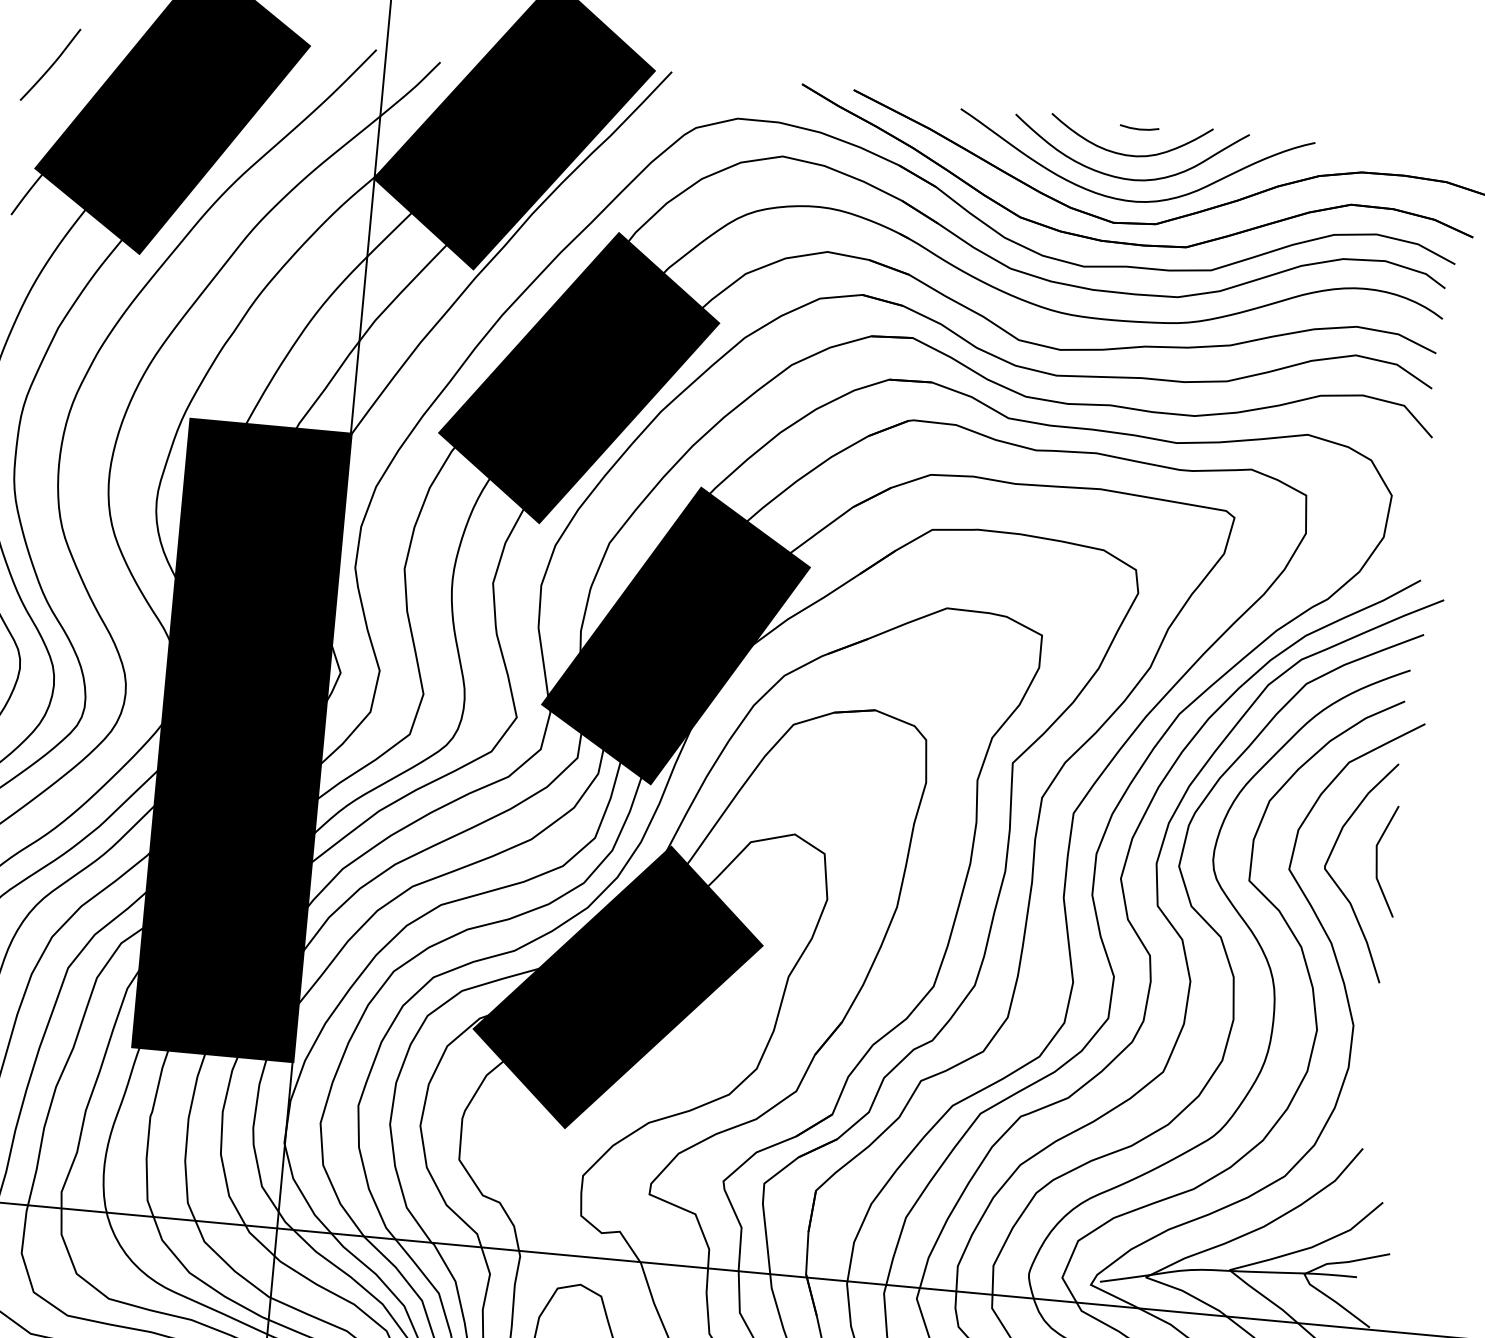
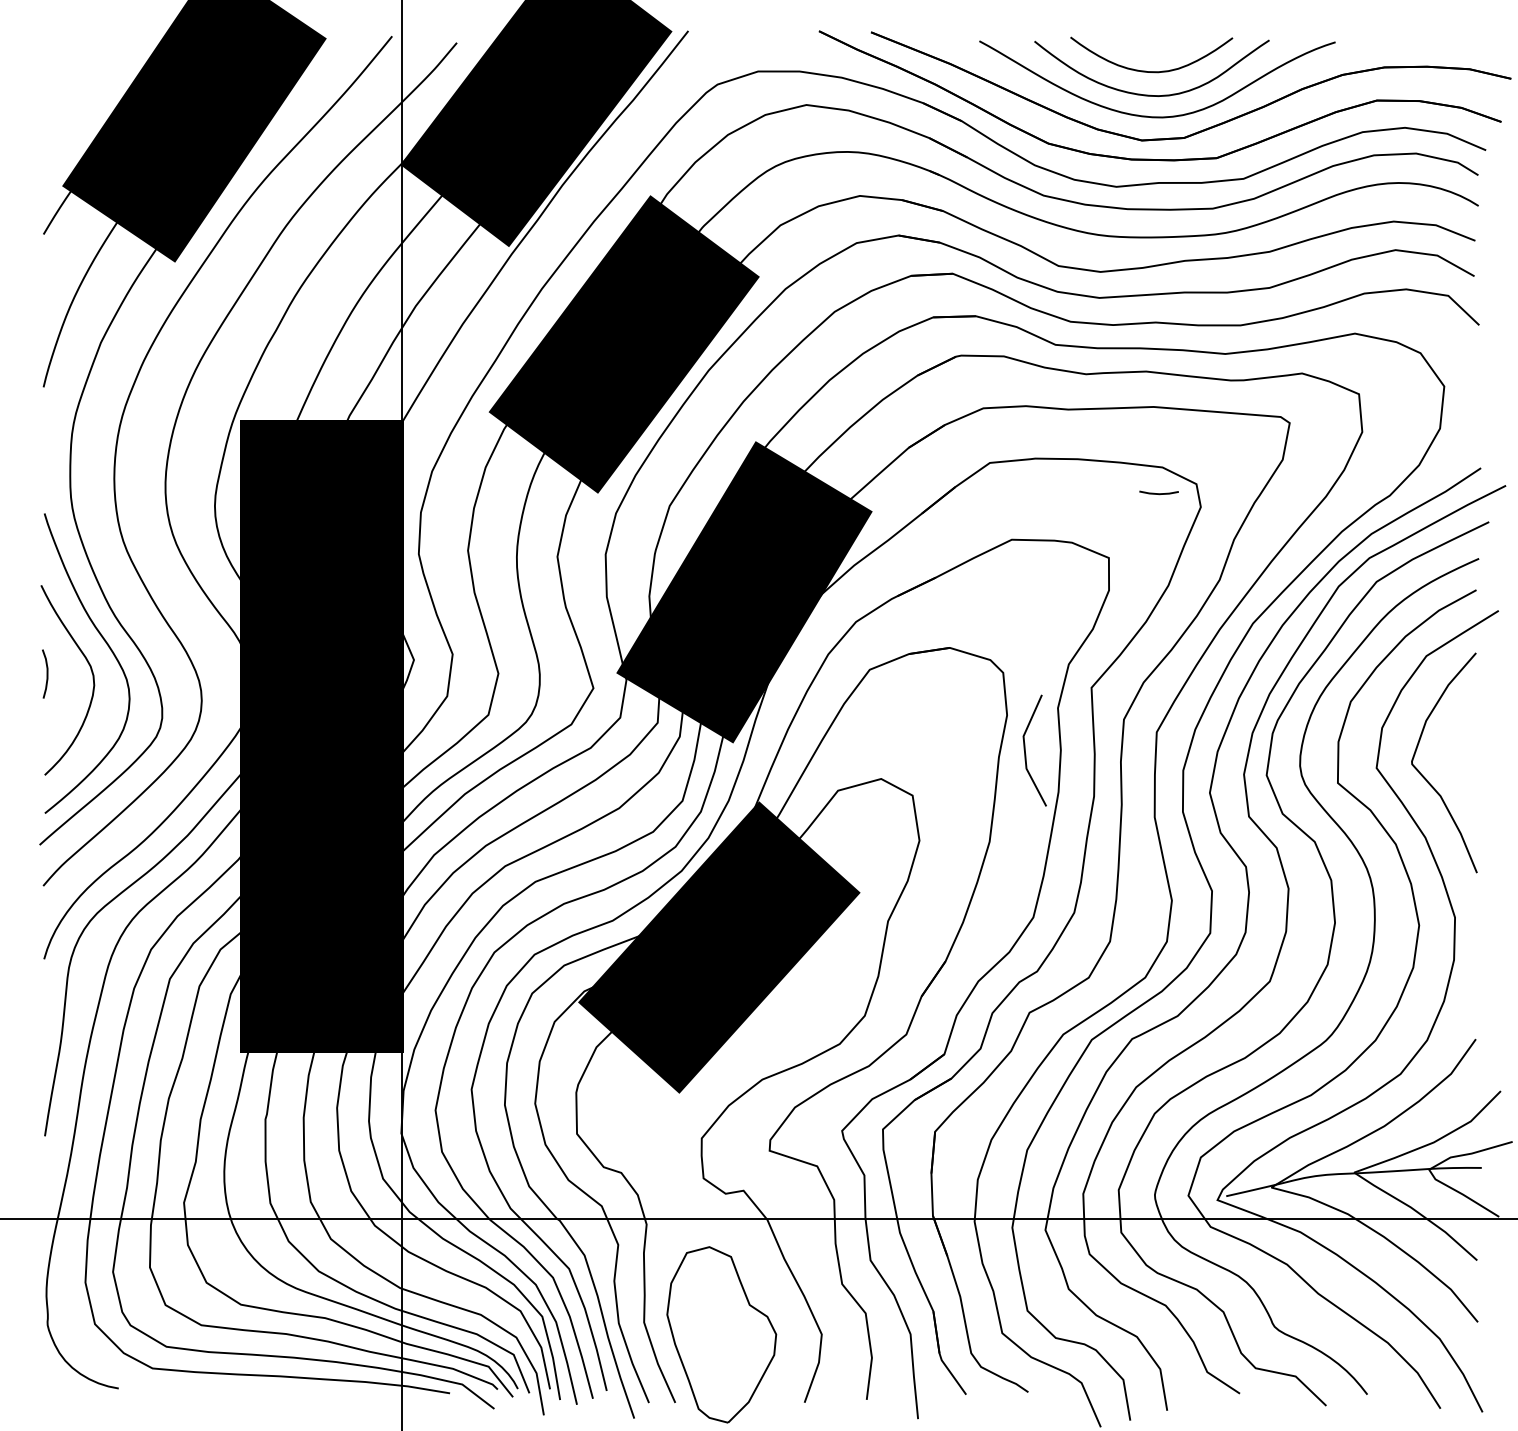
curve: (51, 65) -> (69, 81), removed
line: (1138, 128) -> (1158, 493), moved
line: (1377, 863) -> (1026, 754), moved

